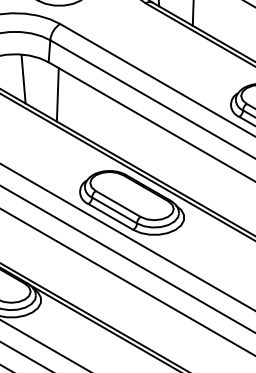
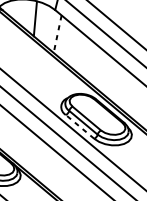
line: (57, 94) -> (57, 33), solid -> dashed
line: (110, 216) -> (79, 126), solid -> dashed

